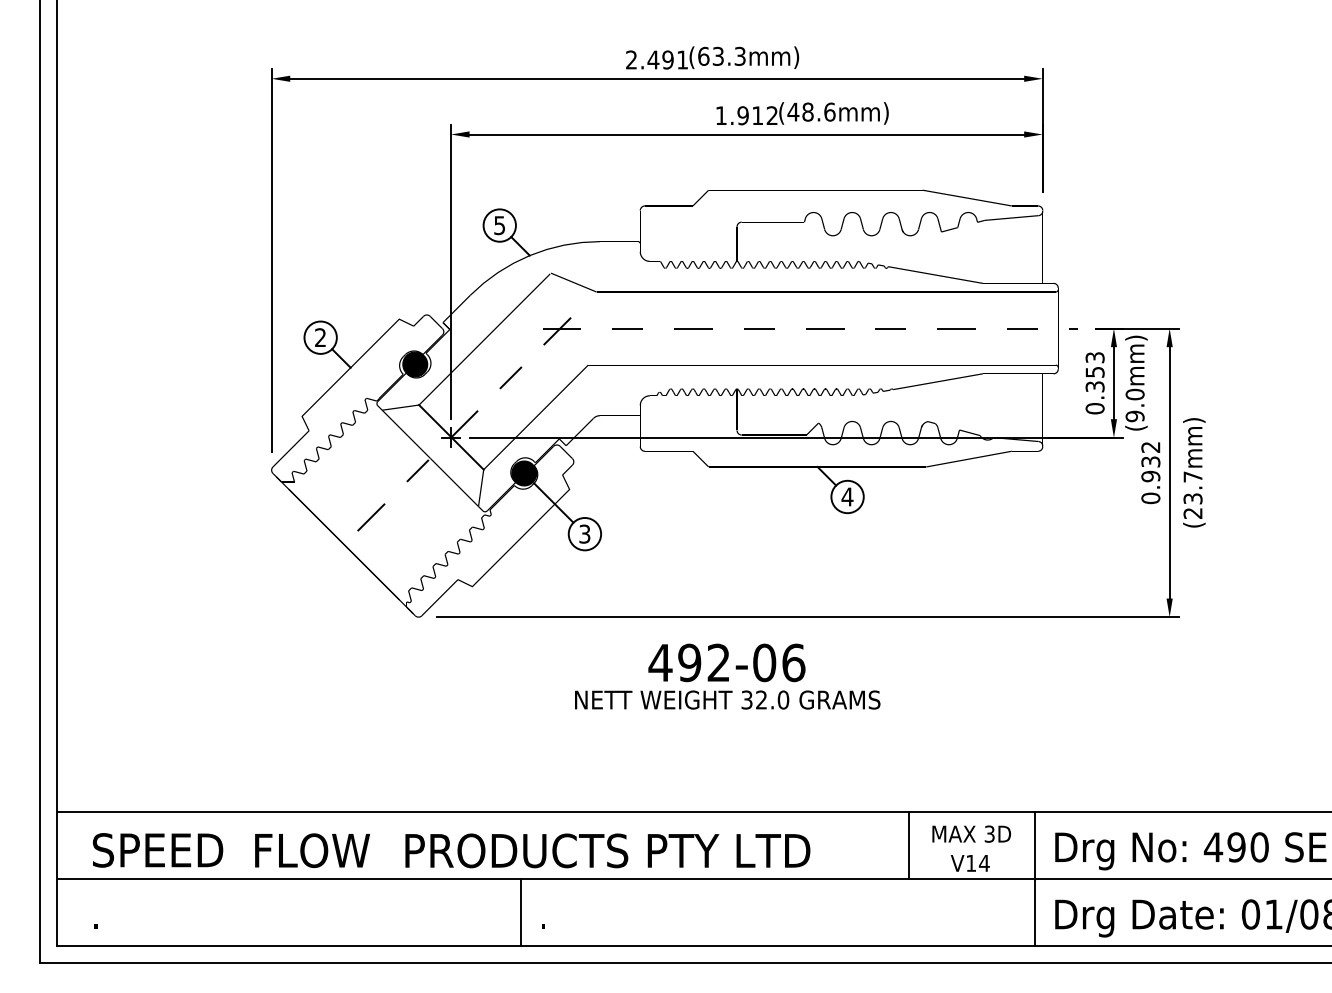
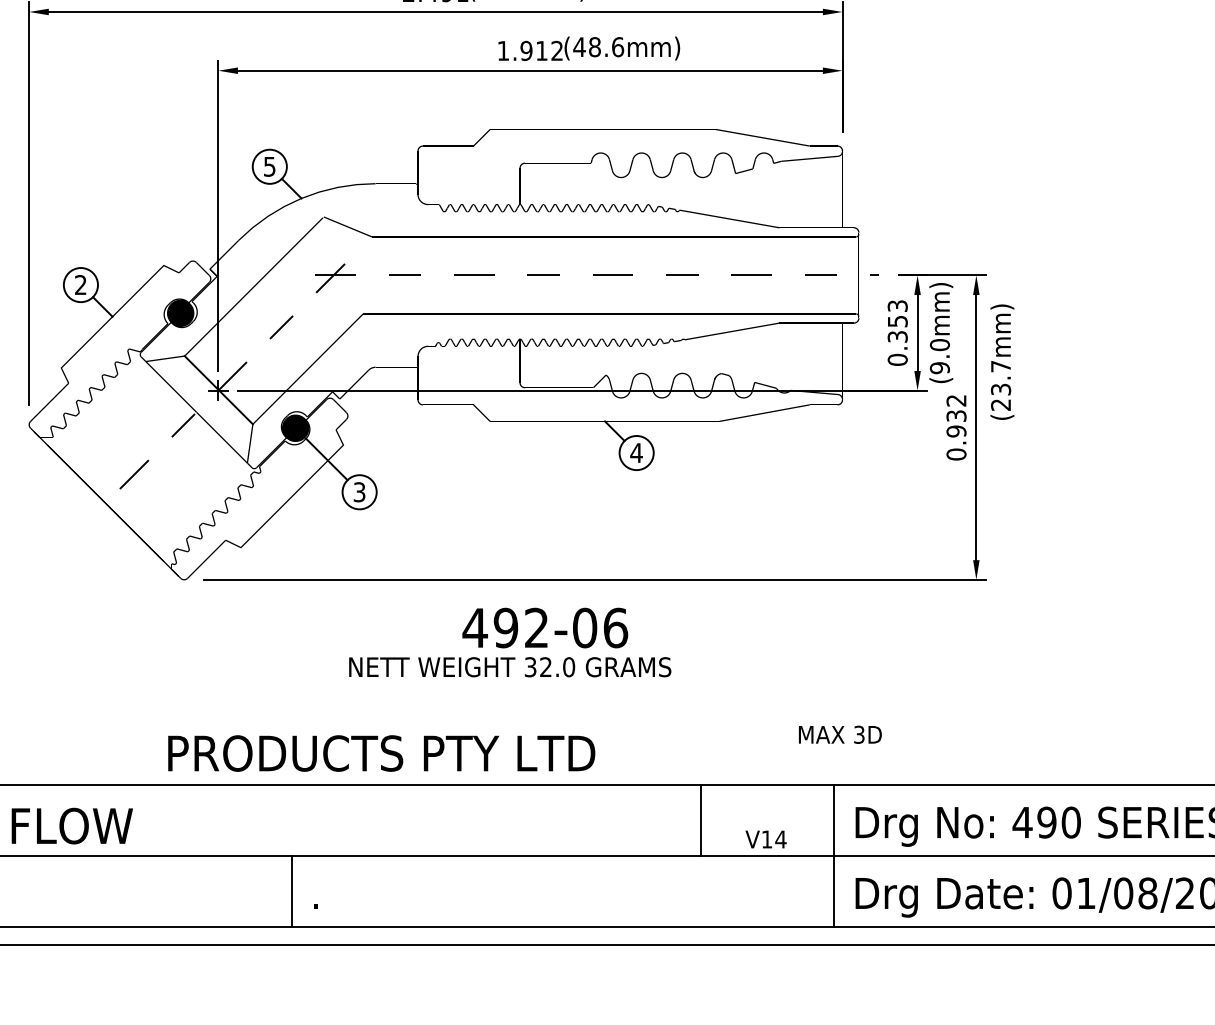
text: (1194, 472) -> (1002, 361), moved
text: (726, 662) -> (544, 627), moved
text: (971, 833) -> (840, 734), moved
text: (607, 850) -> (381, 753), moved

